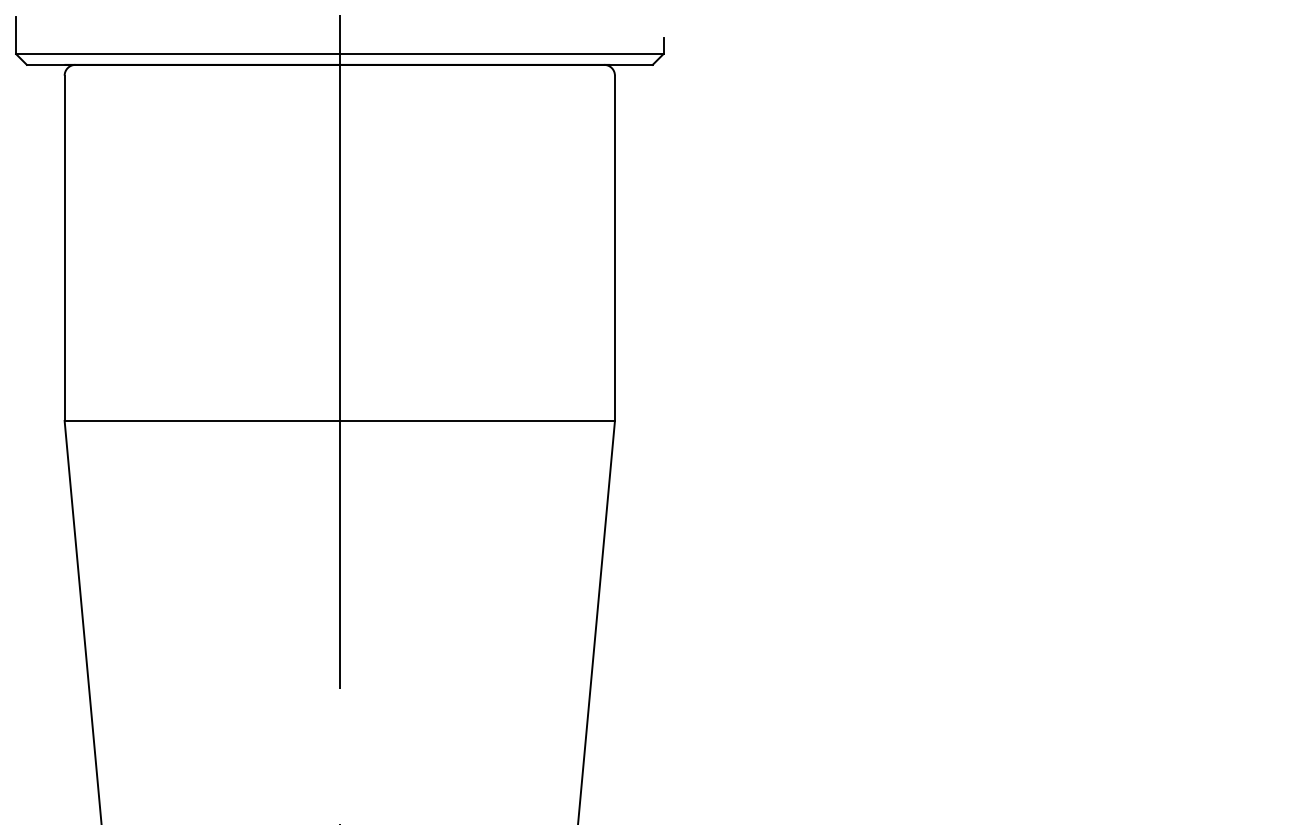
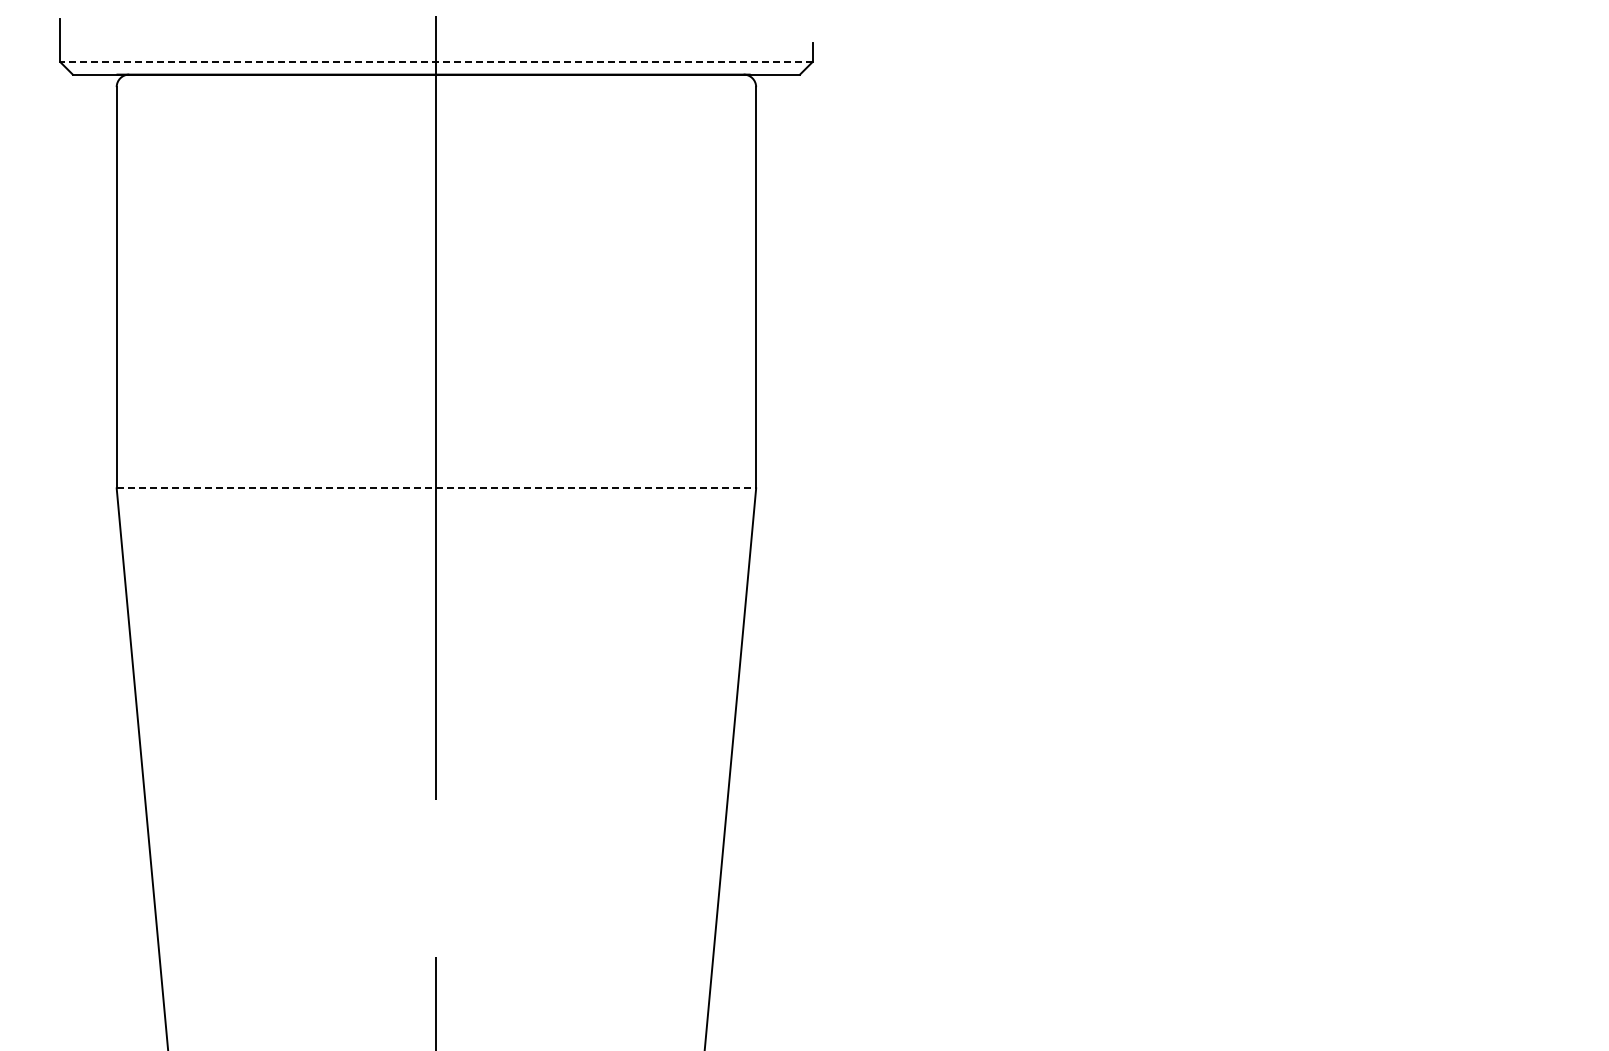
line: (339, 54) -> (435, 62), solid -> dashed
line: (339, 421) -> (436, 488), solid -> dashed

